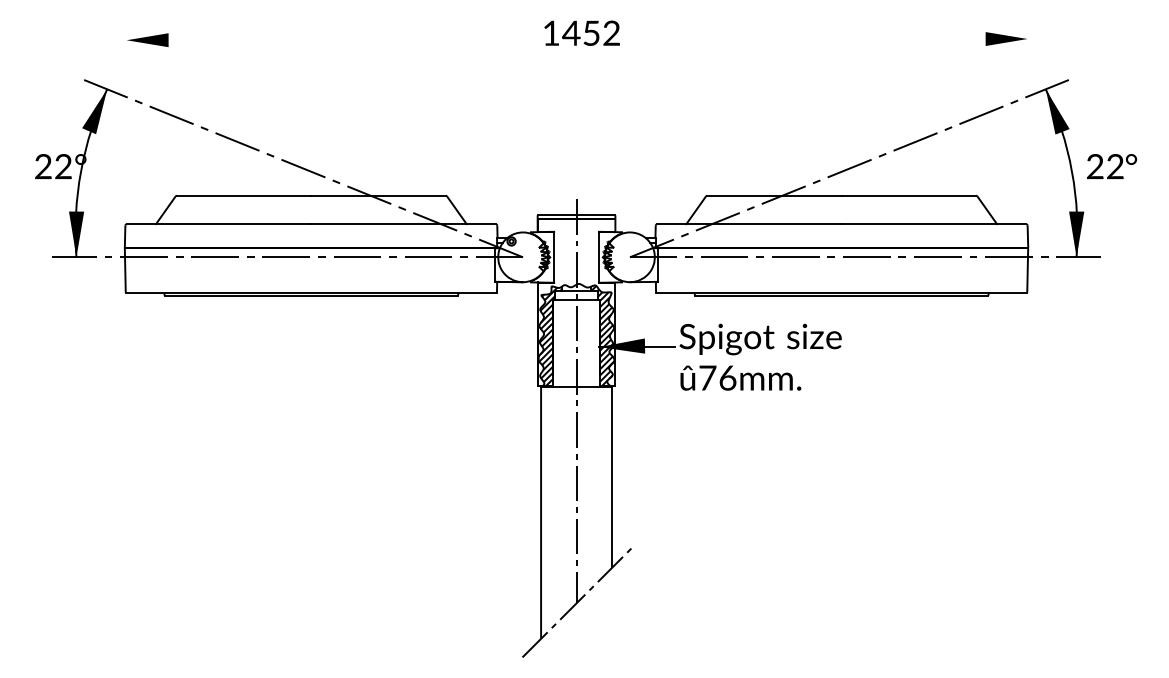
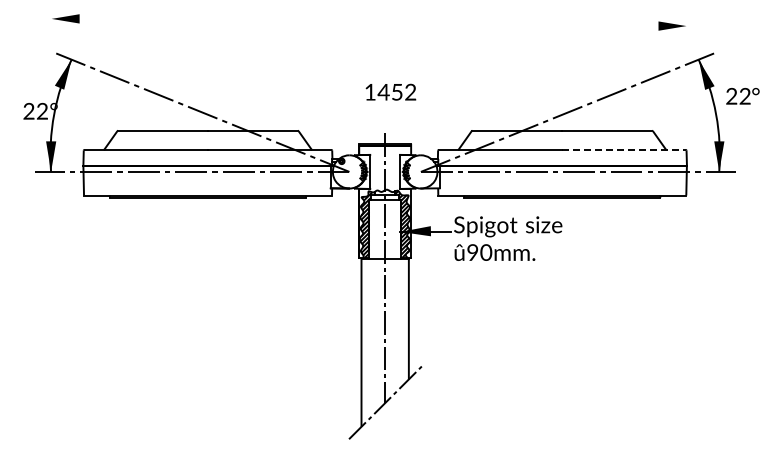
text: (581, 32) -> (390, 91), moved
part: (147, 39) -> (65, 18), moved
text: (1111, 166) -> (742, 96), moved
line: (934, 223) -> (624, 149), solid -> dashed
text: (717, 377) -> (479, 252), 76mm. -> 90mm.

